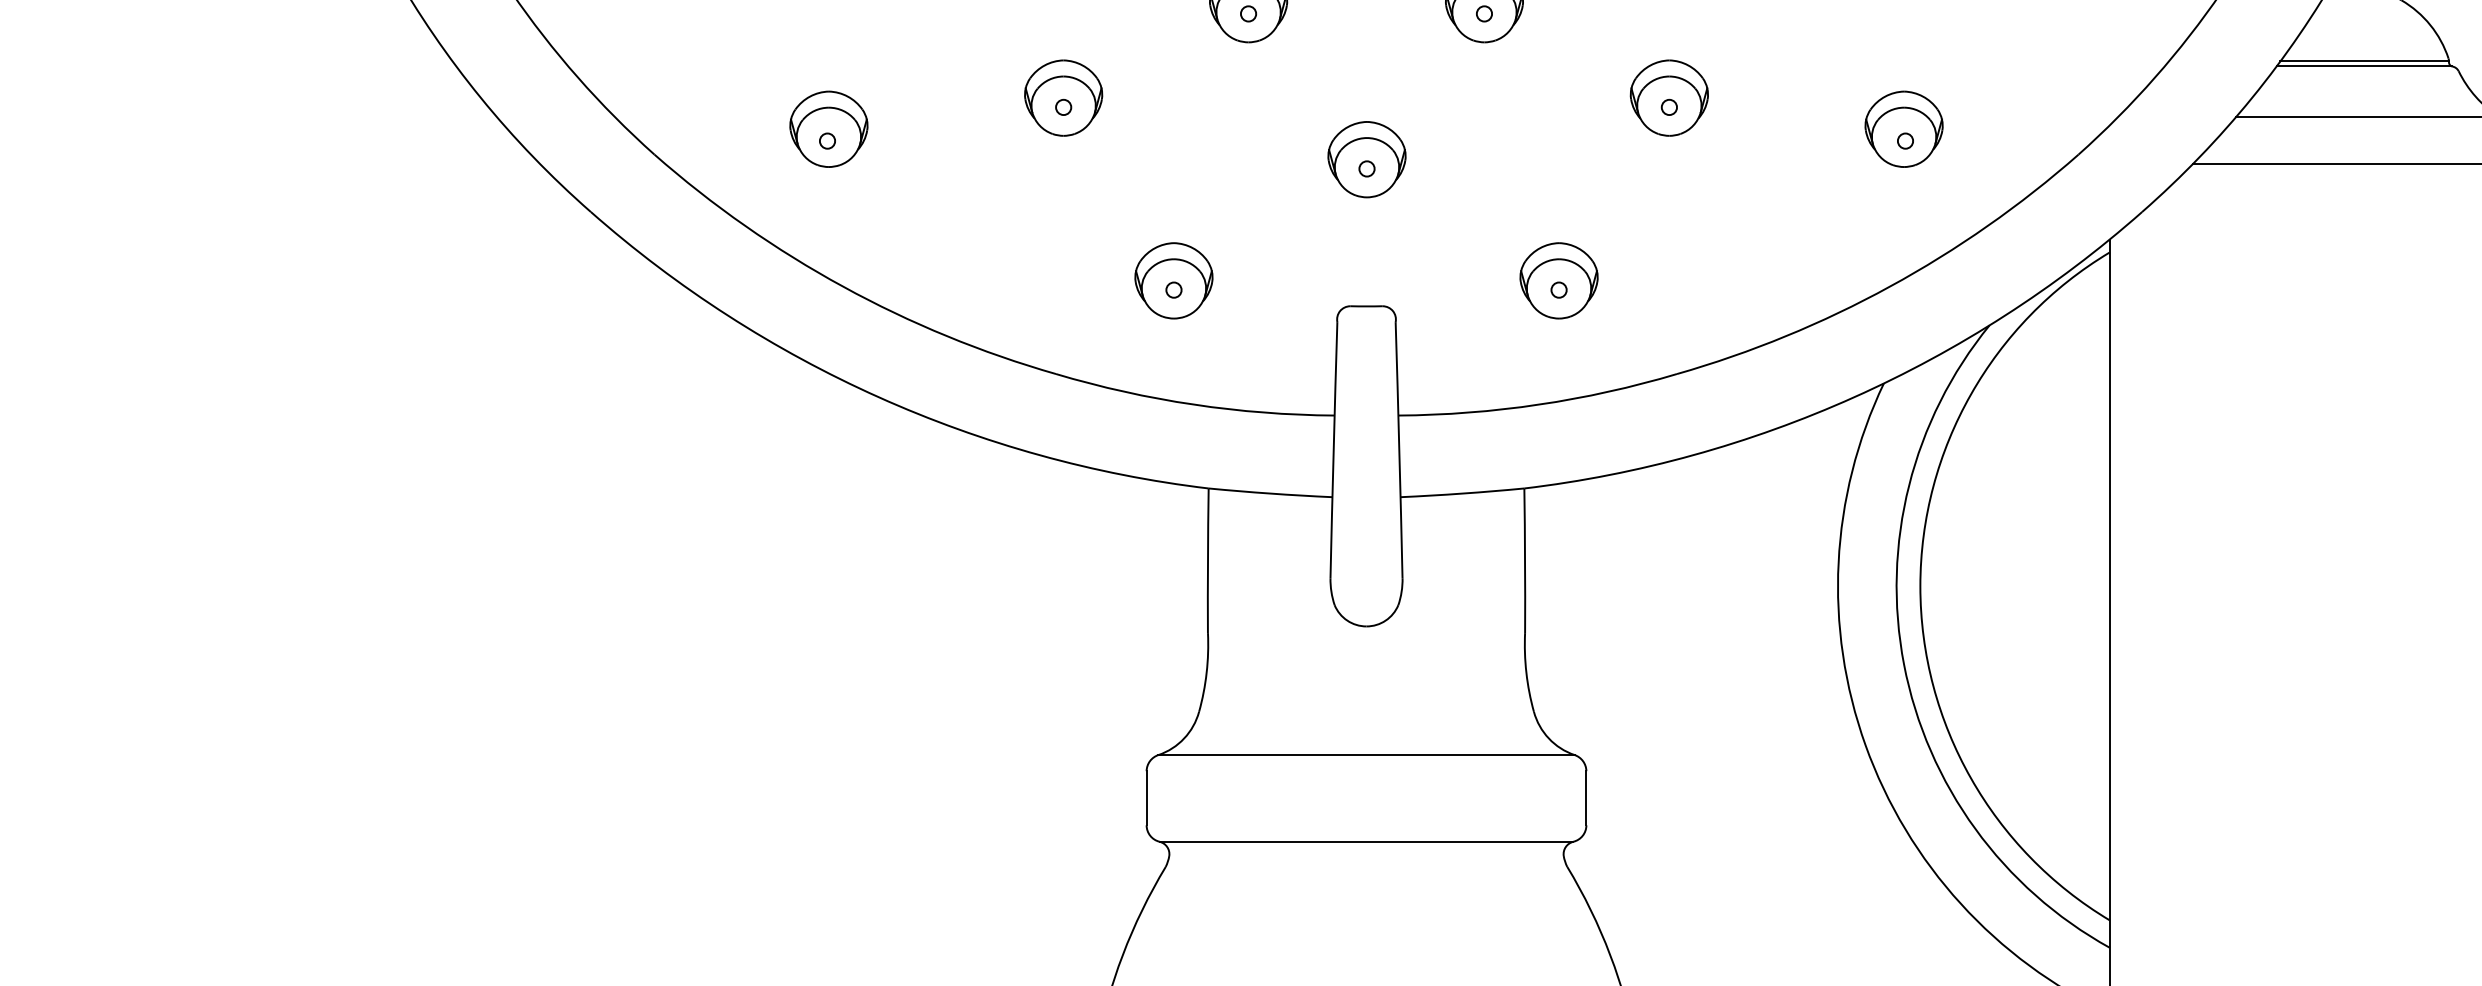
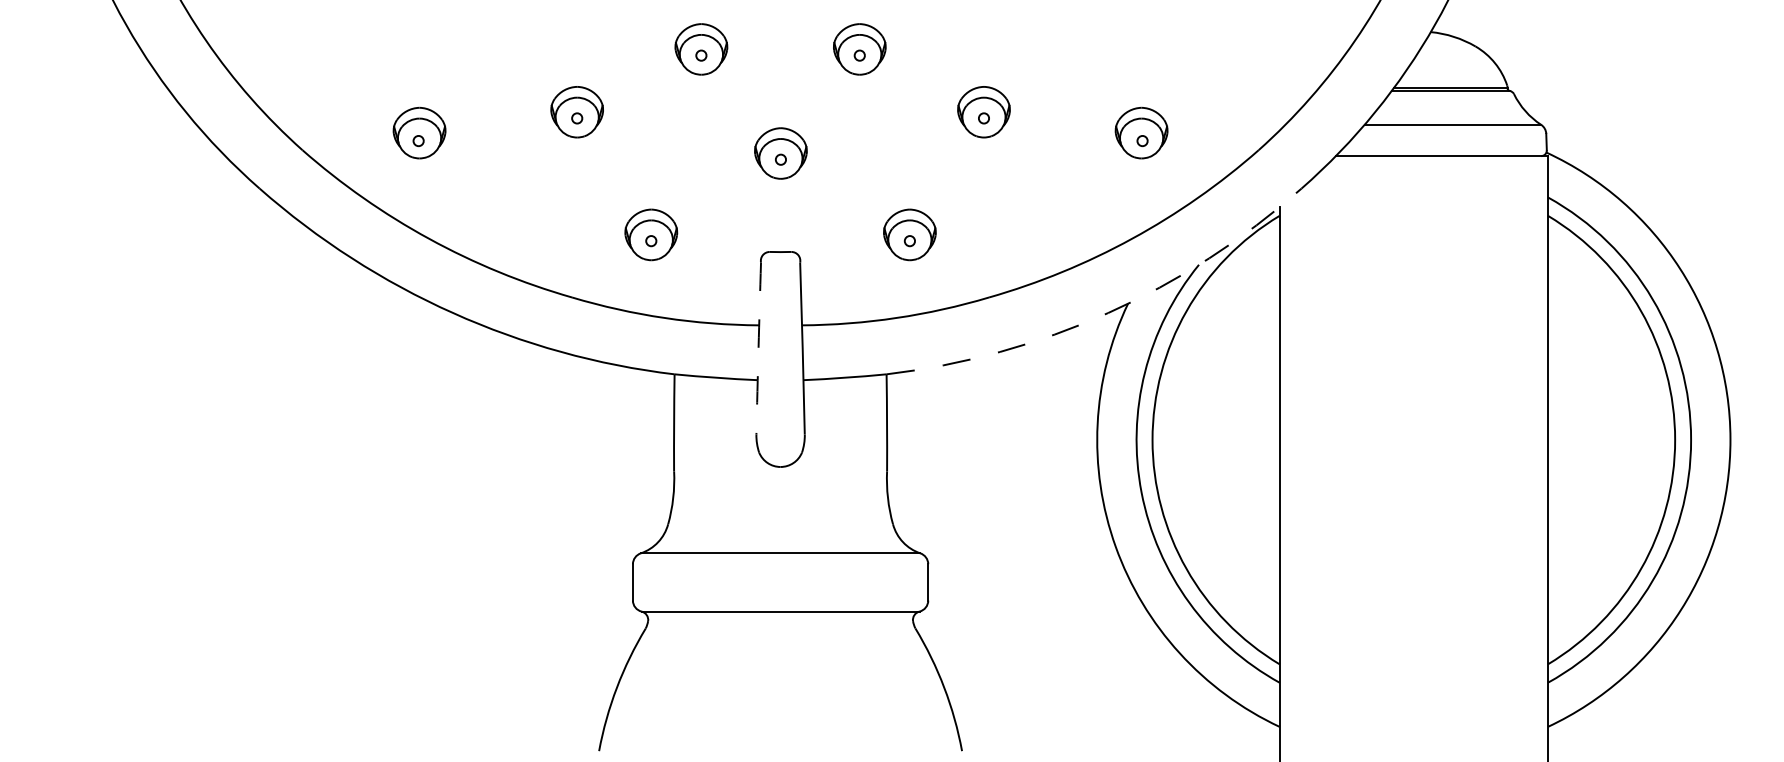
arc: (1854, 397) -> (1108, 313), solid -> dashed
arc: (1333, 450) -> (758, 348), solid -> dashed

